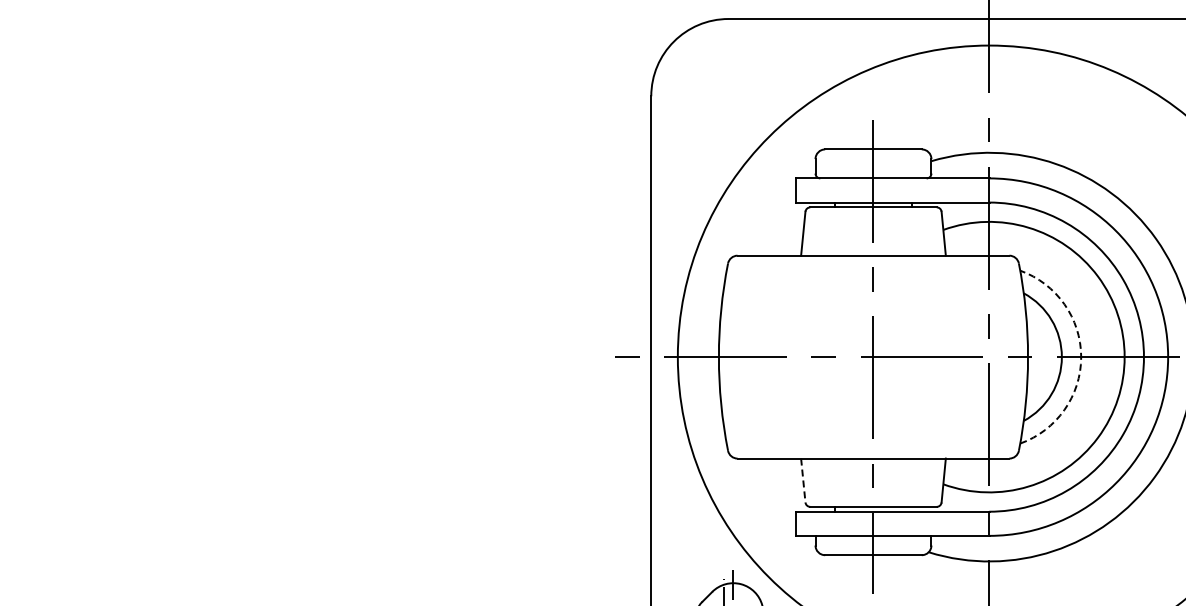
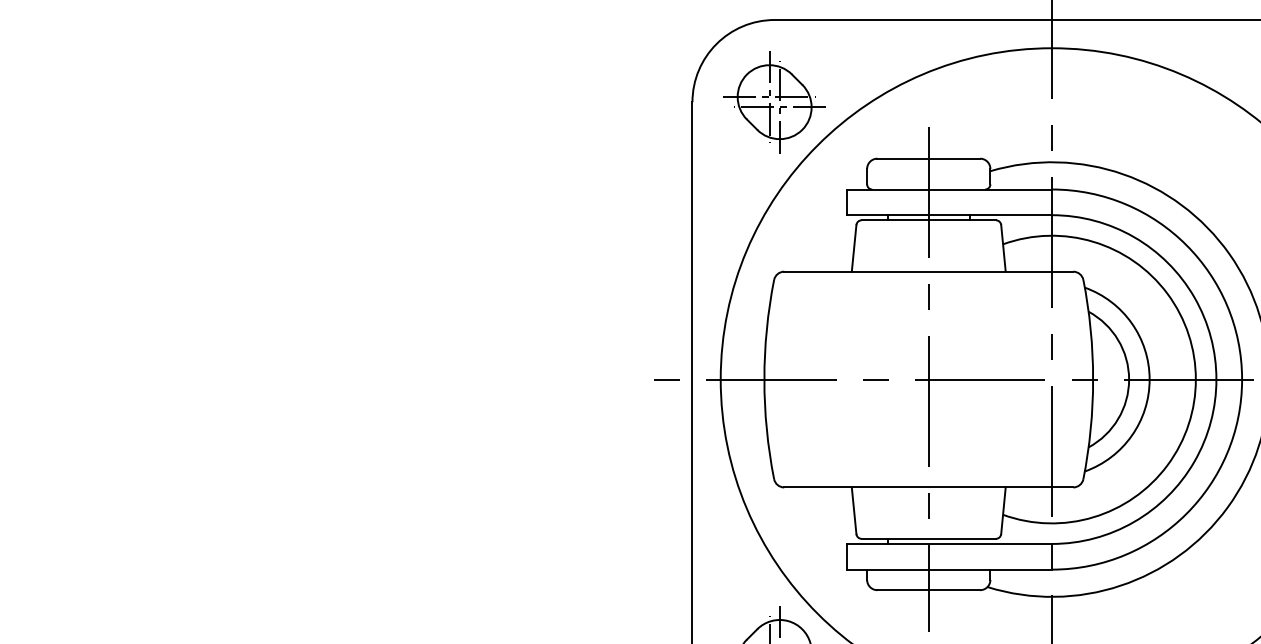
part: (728, 96) -> (774, 102), added
arc: (1081, 357) -> (1149, 379), dashed -> solid
line: (803, 481) -> (854, 511), dashed -> solid

